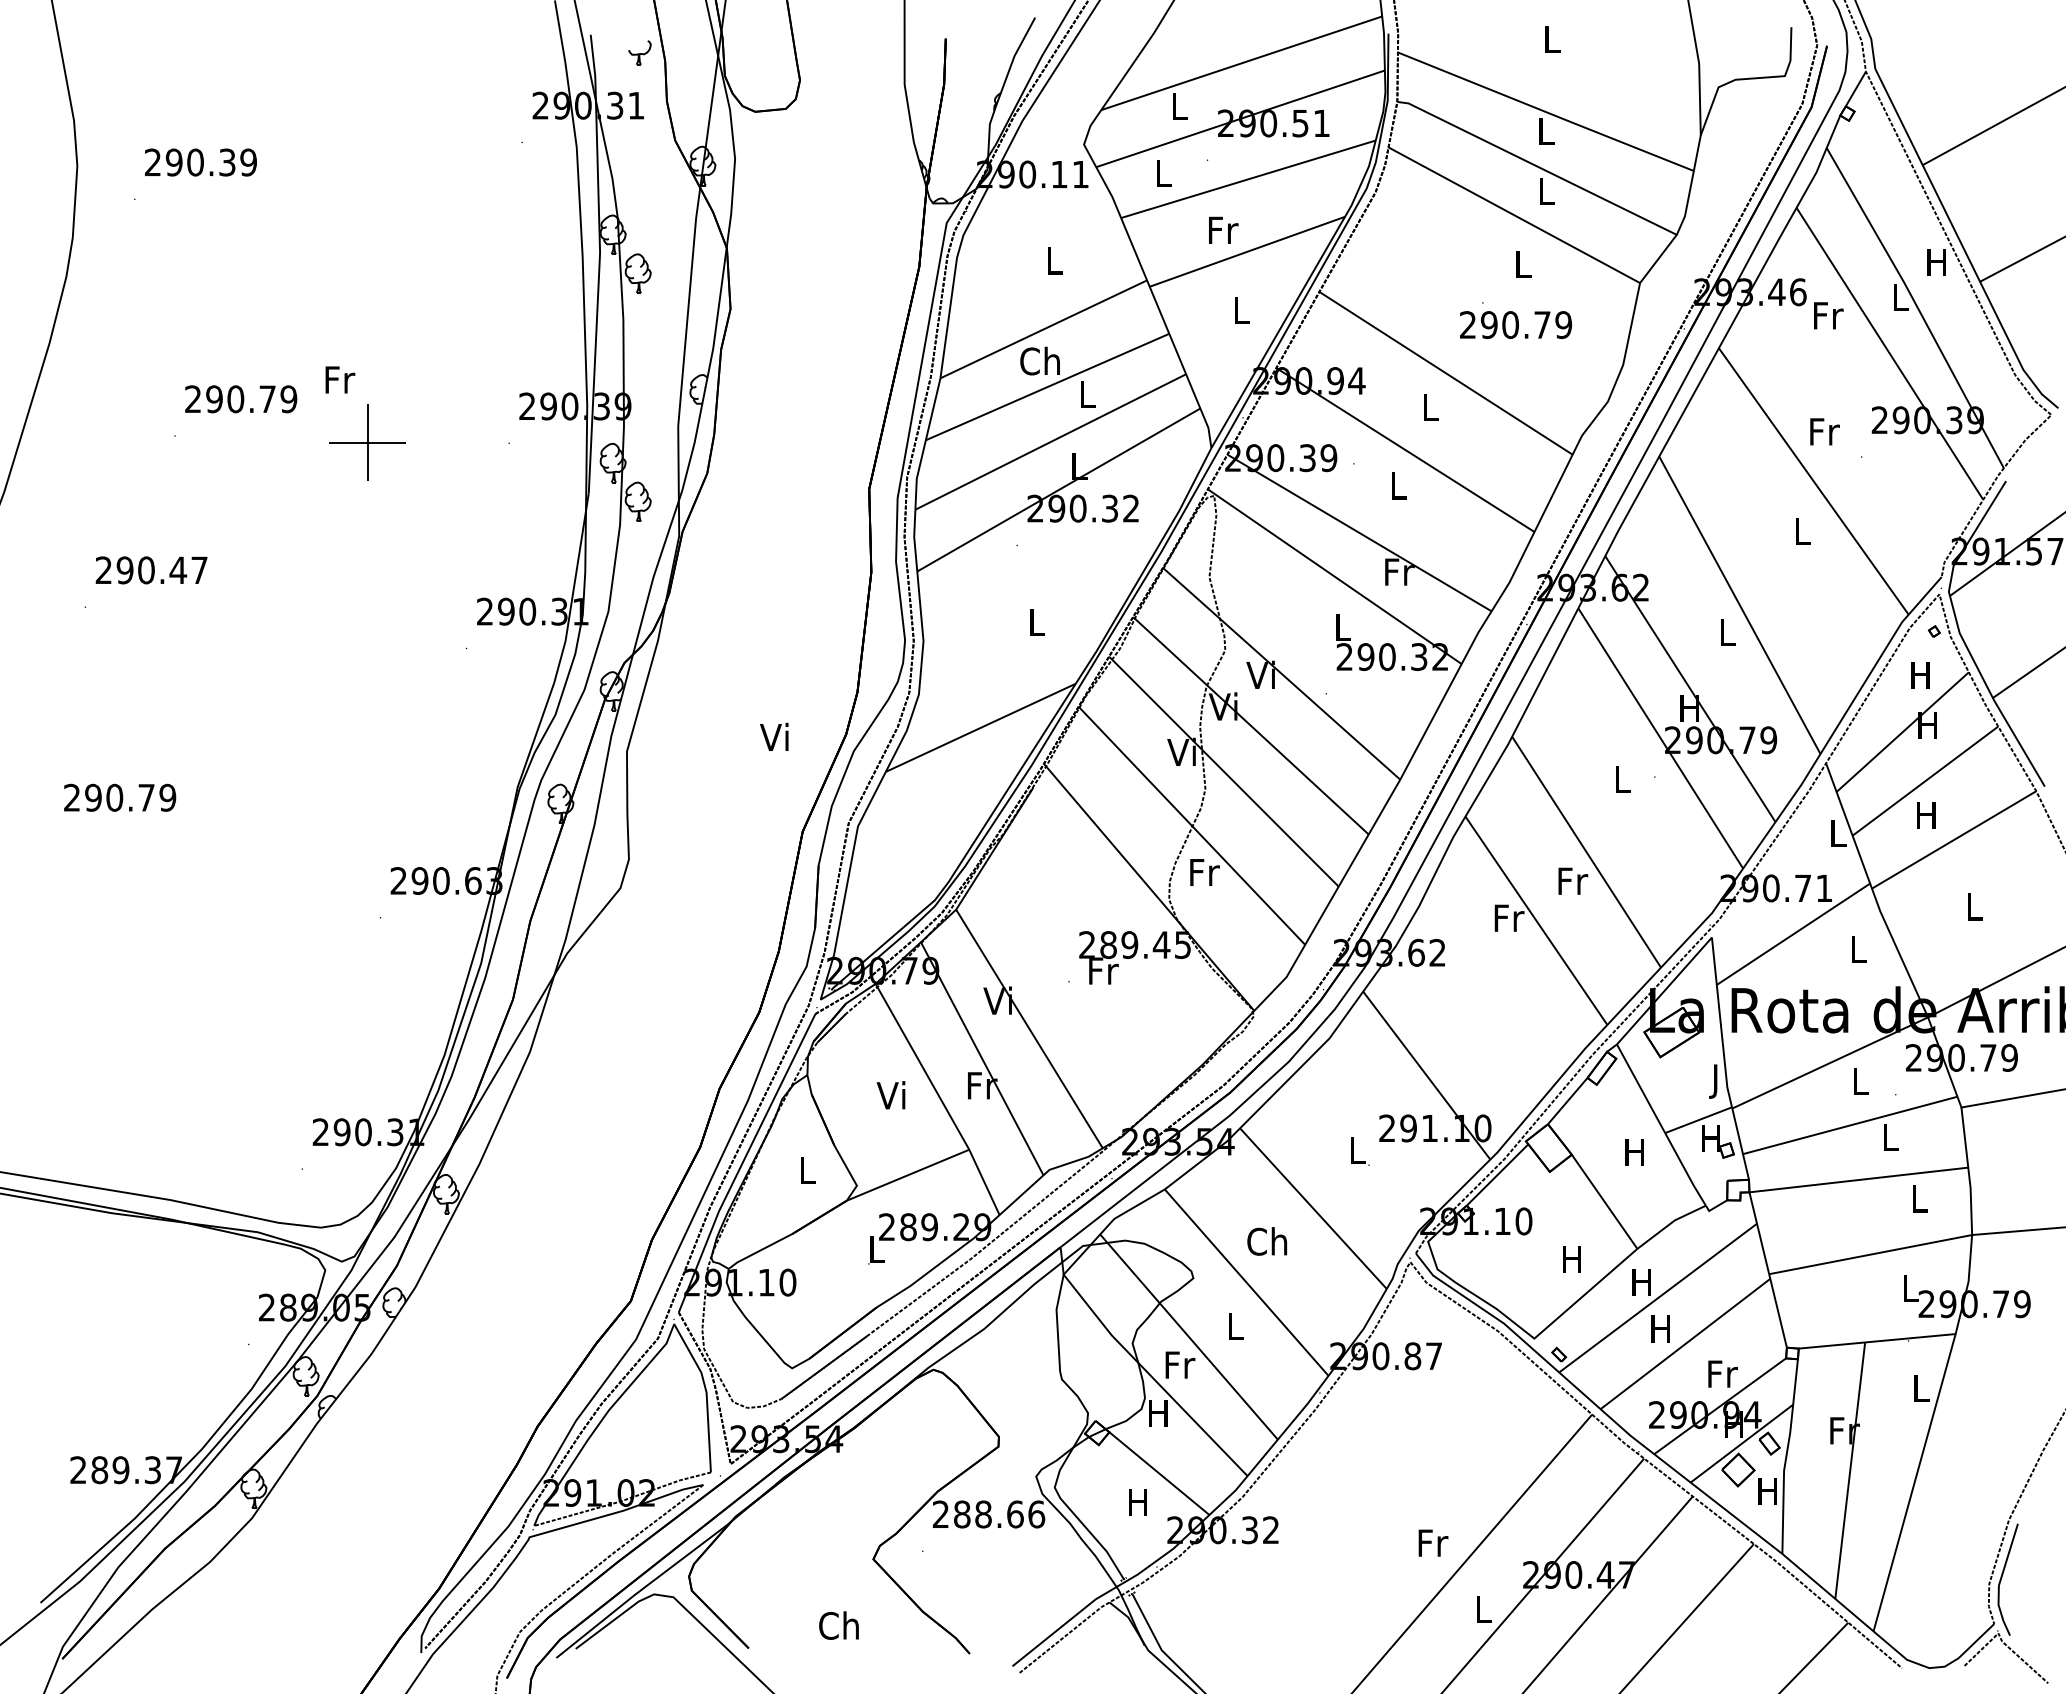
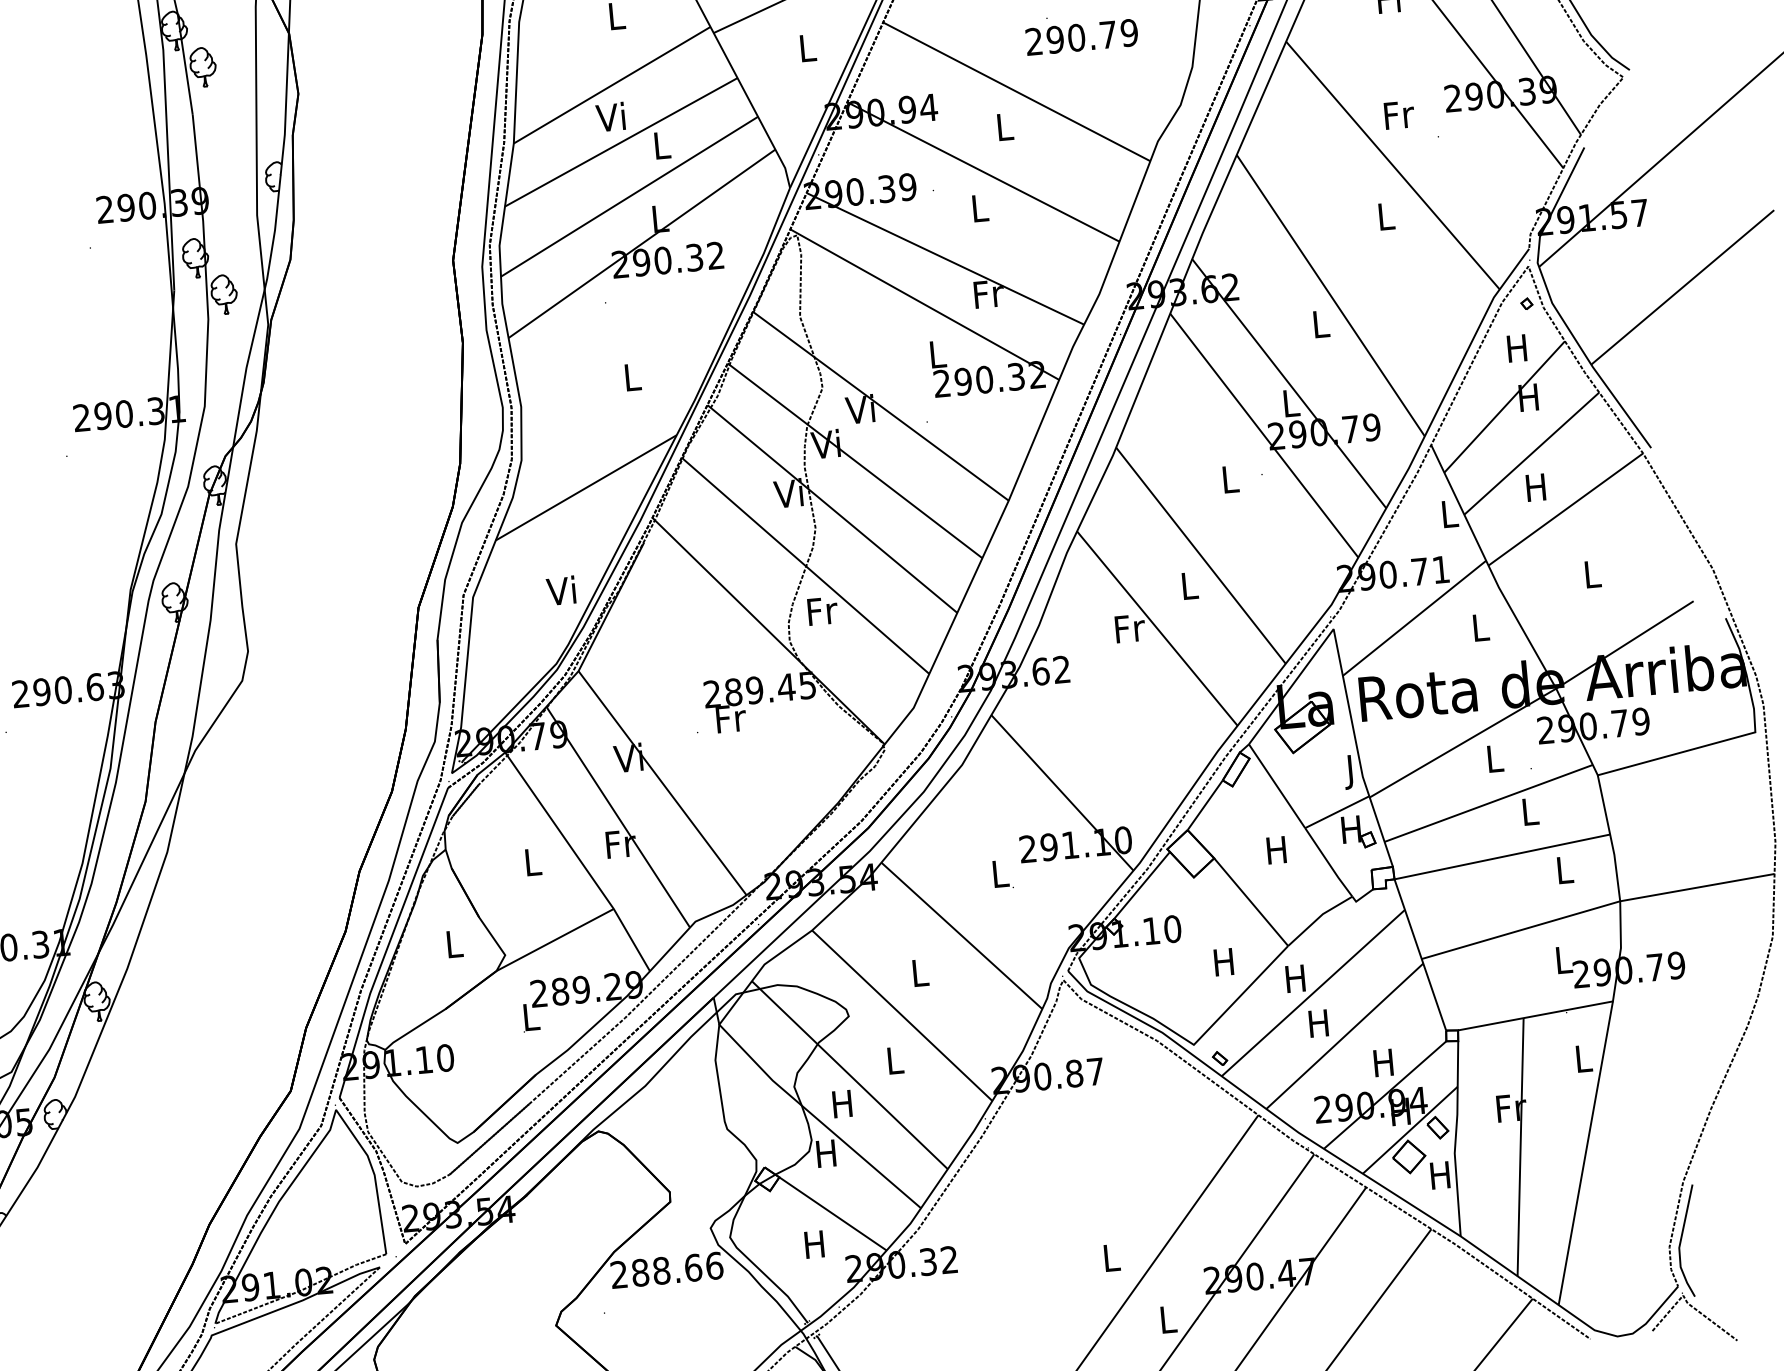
text: (1039, 360) -> (610, 116), Ch -> Vi
text: (1689, 708) -> (1290, 403), H -> L
text: (774, 736) -> (561, 590), moved
text: (1573, 880) -> (1190, 585), Fr -> L
text: (890, 1095) -> (530, 862), Vi -> L
text: (1267, 1241) -> (919, 972), Ch -> L
text: (1180, 1364) -> (843, 1103), Fr -> H
text: (1722, 1373) -> (1384, 1062), Fr -> H
text: (1433, 1542) -> (1112, 1257), Fr -> L

